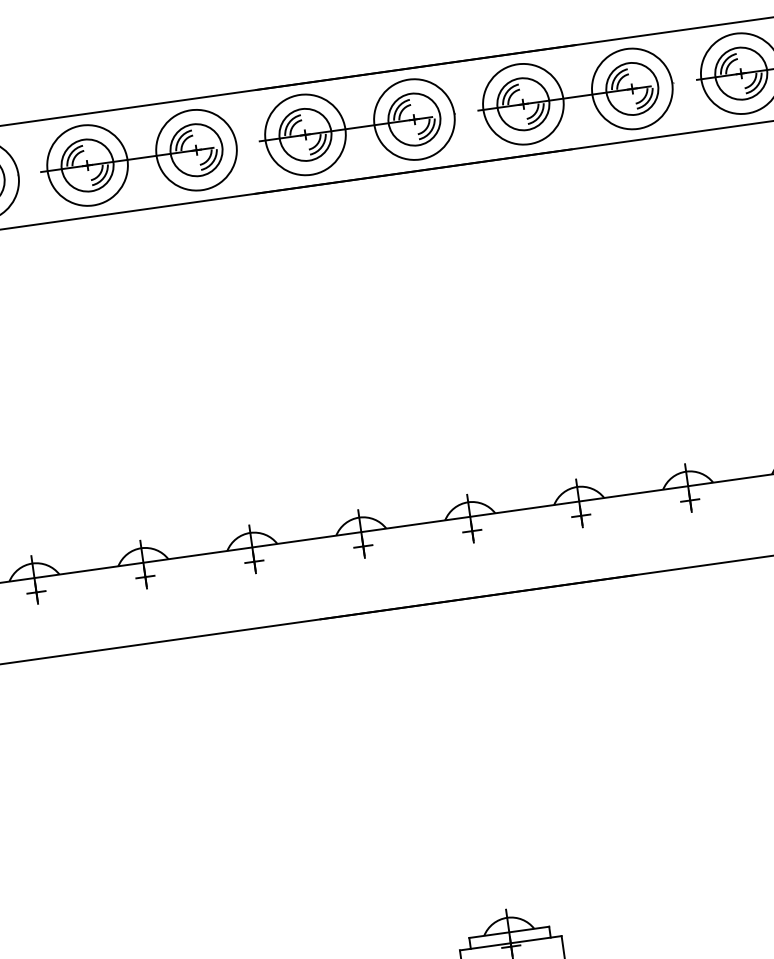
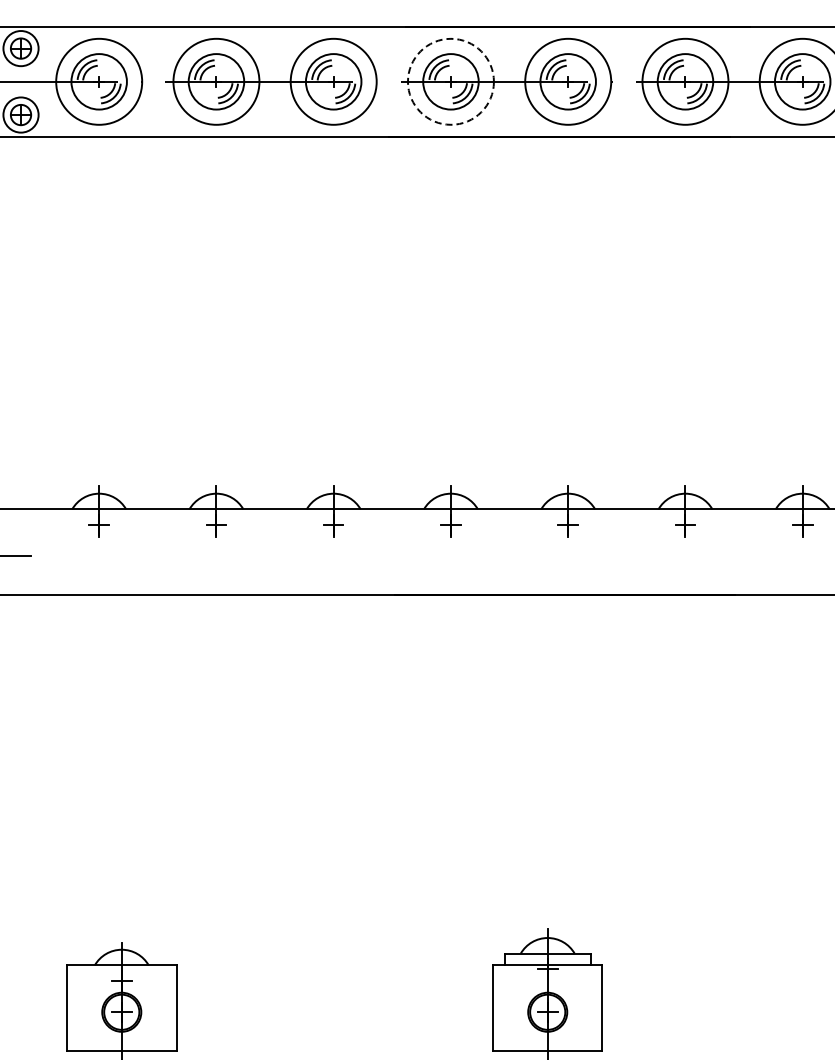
circle: (305, 134) -> (450, 81), solid -> dashed

